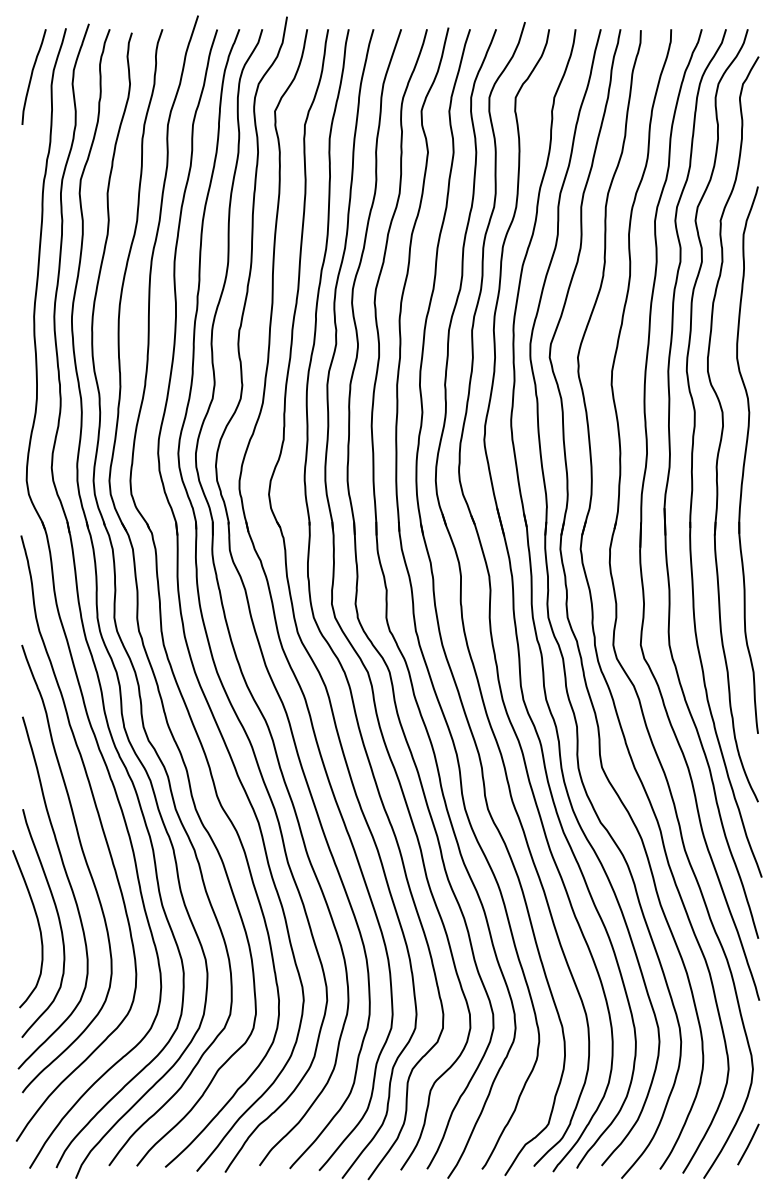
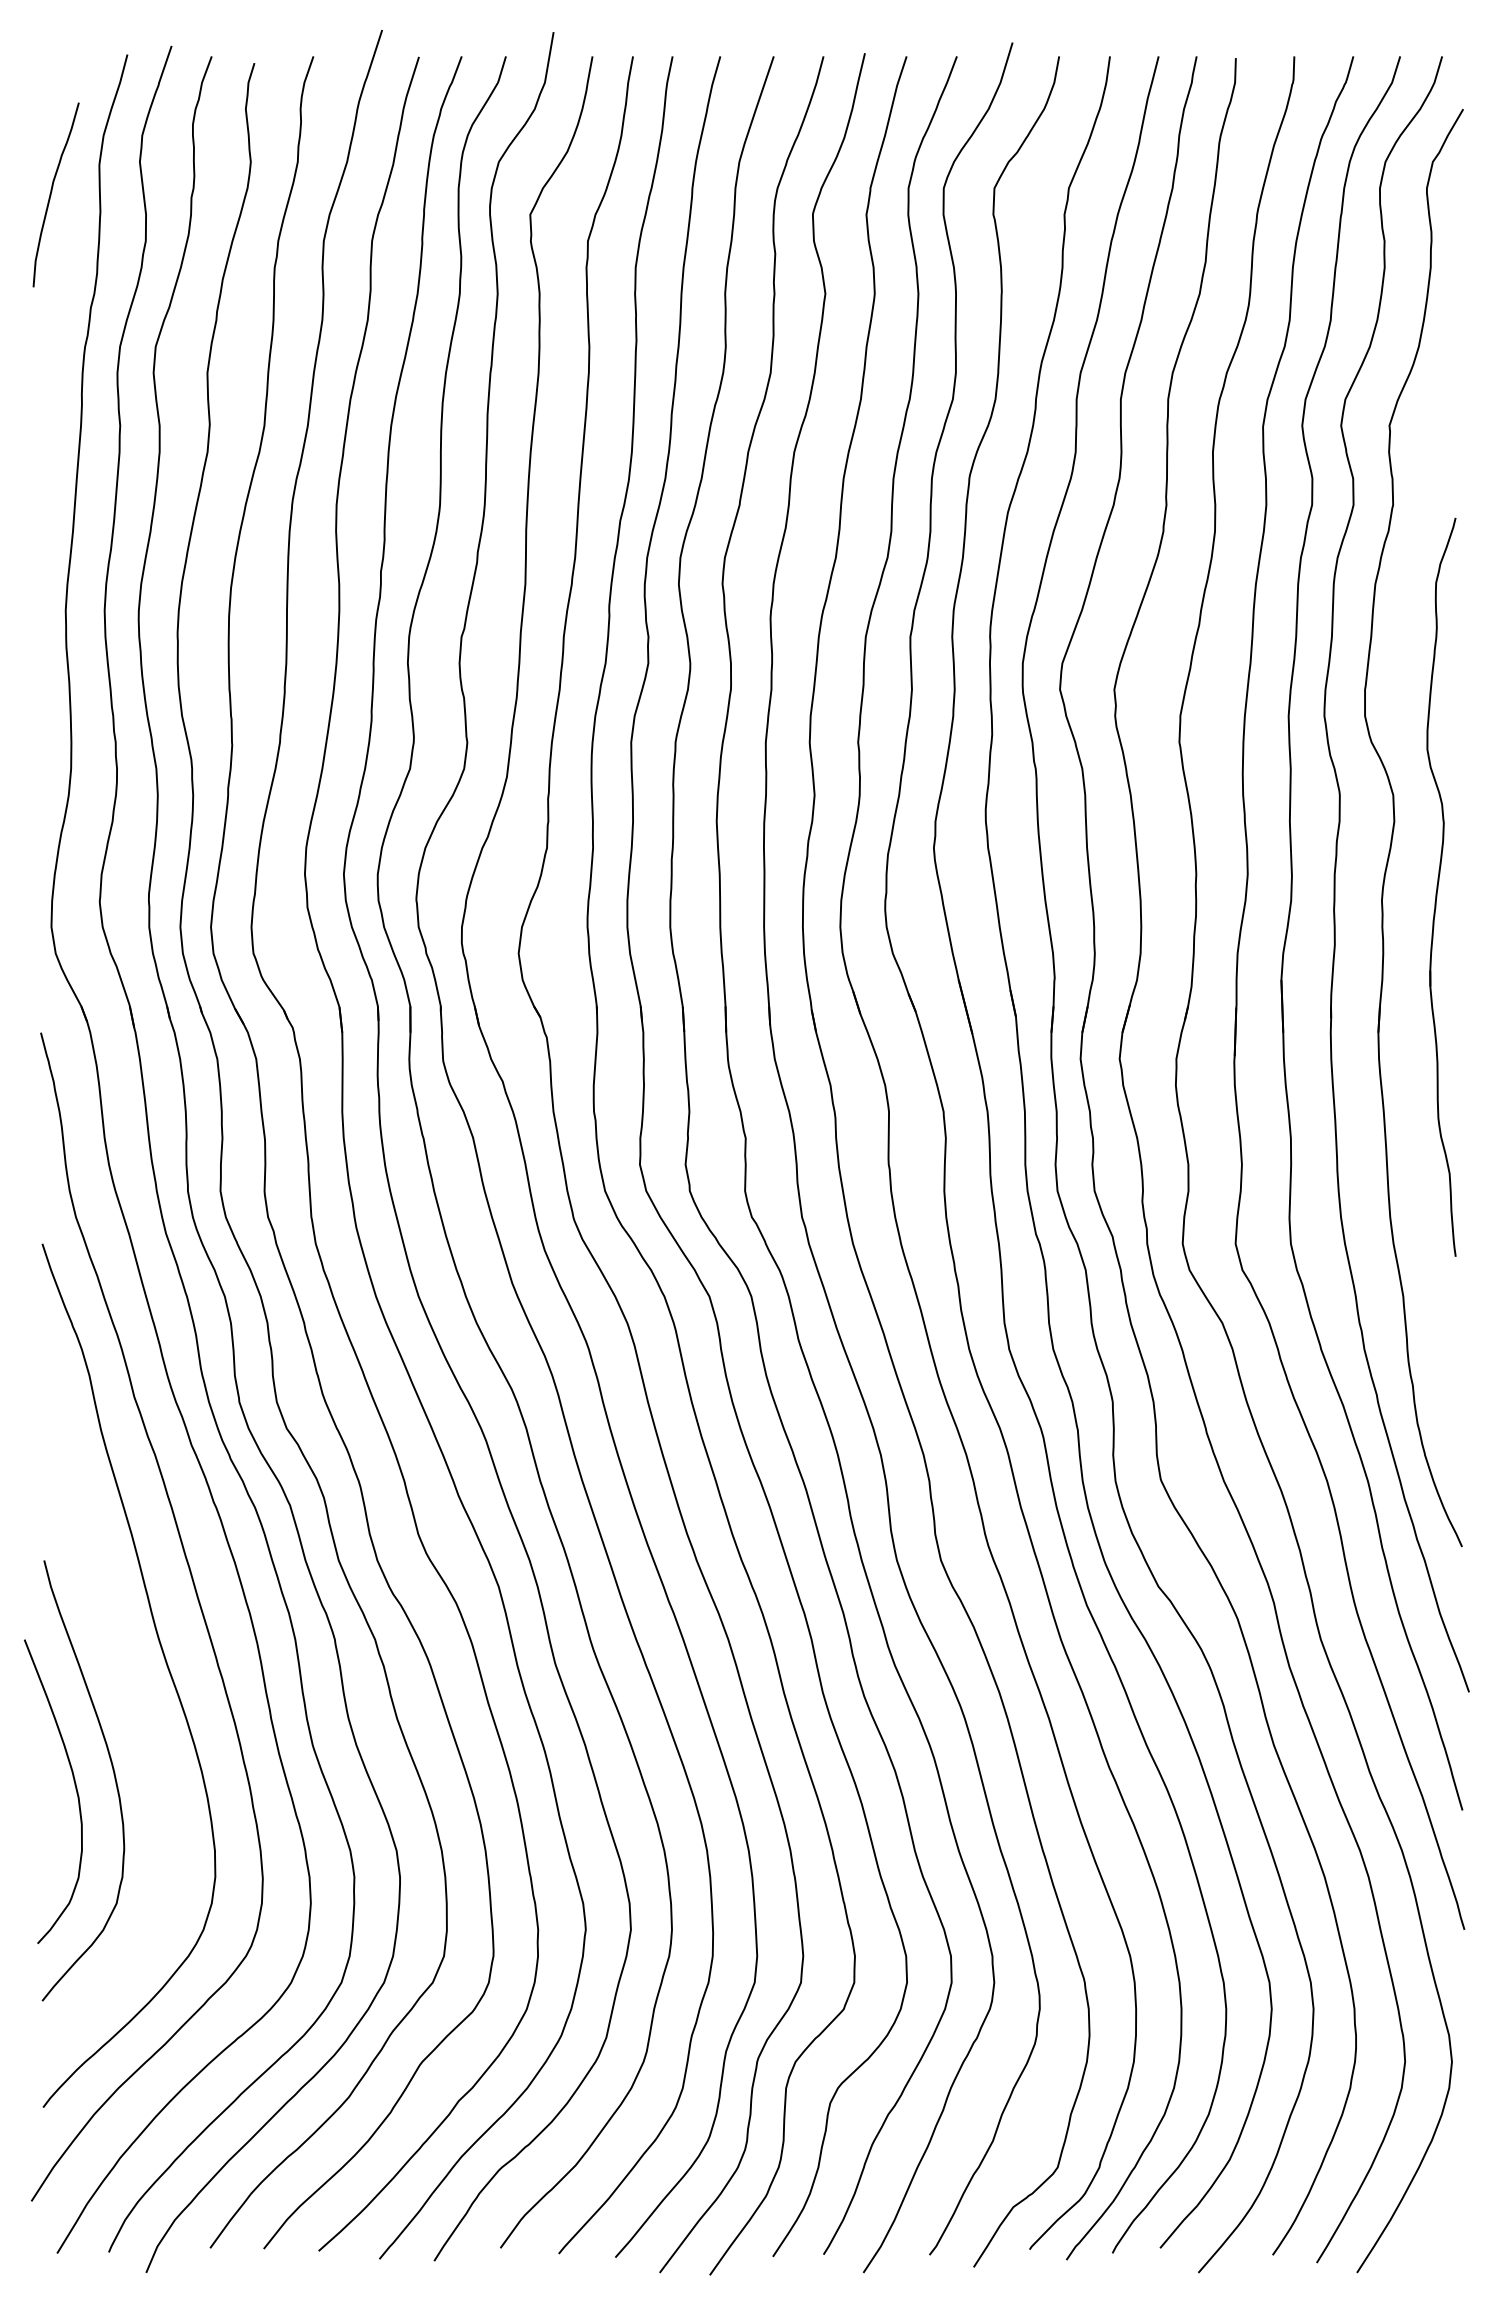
curve: (32, 76) -> (52, 193), moved
part: (747, 459) -> (1441, 886), size x0.7
curve: (68, 883) -> (132, 1703), removed
line: (748, 1144) -> (1443, 2207), removed

